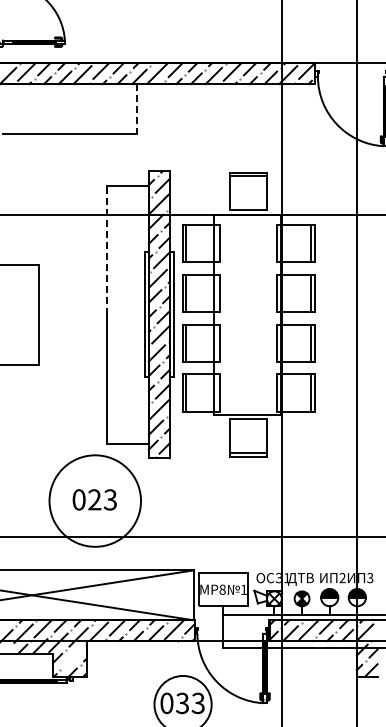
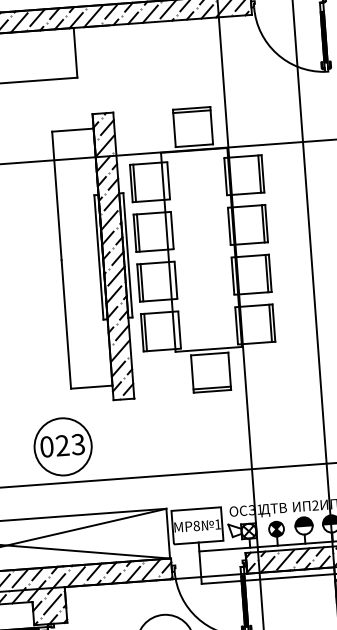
line: (136, 109) -> (75, 53), dashed -> solid
line: (107, 249) -> (56, 195), dashed -> solid
circle: (94, 500) -> (62, 446), size x0.62
line: (73, 657) -> (52, 604), added

